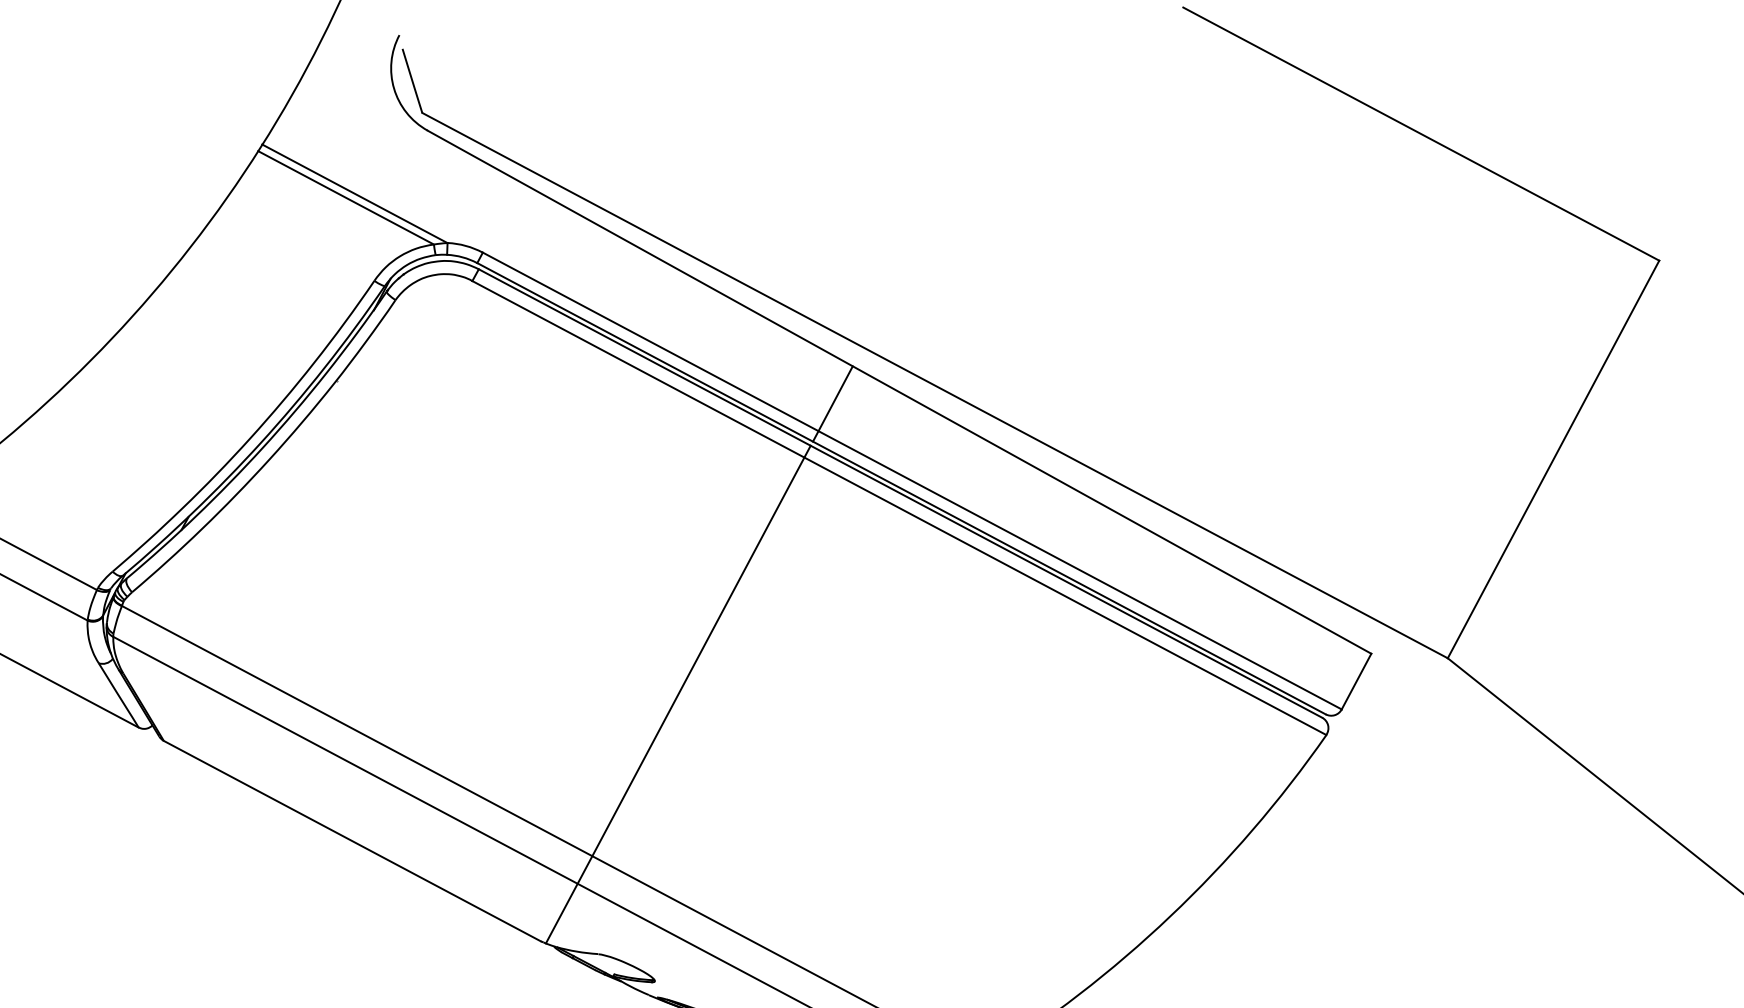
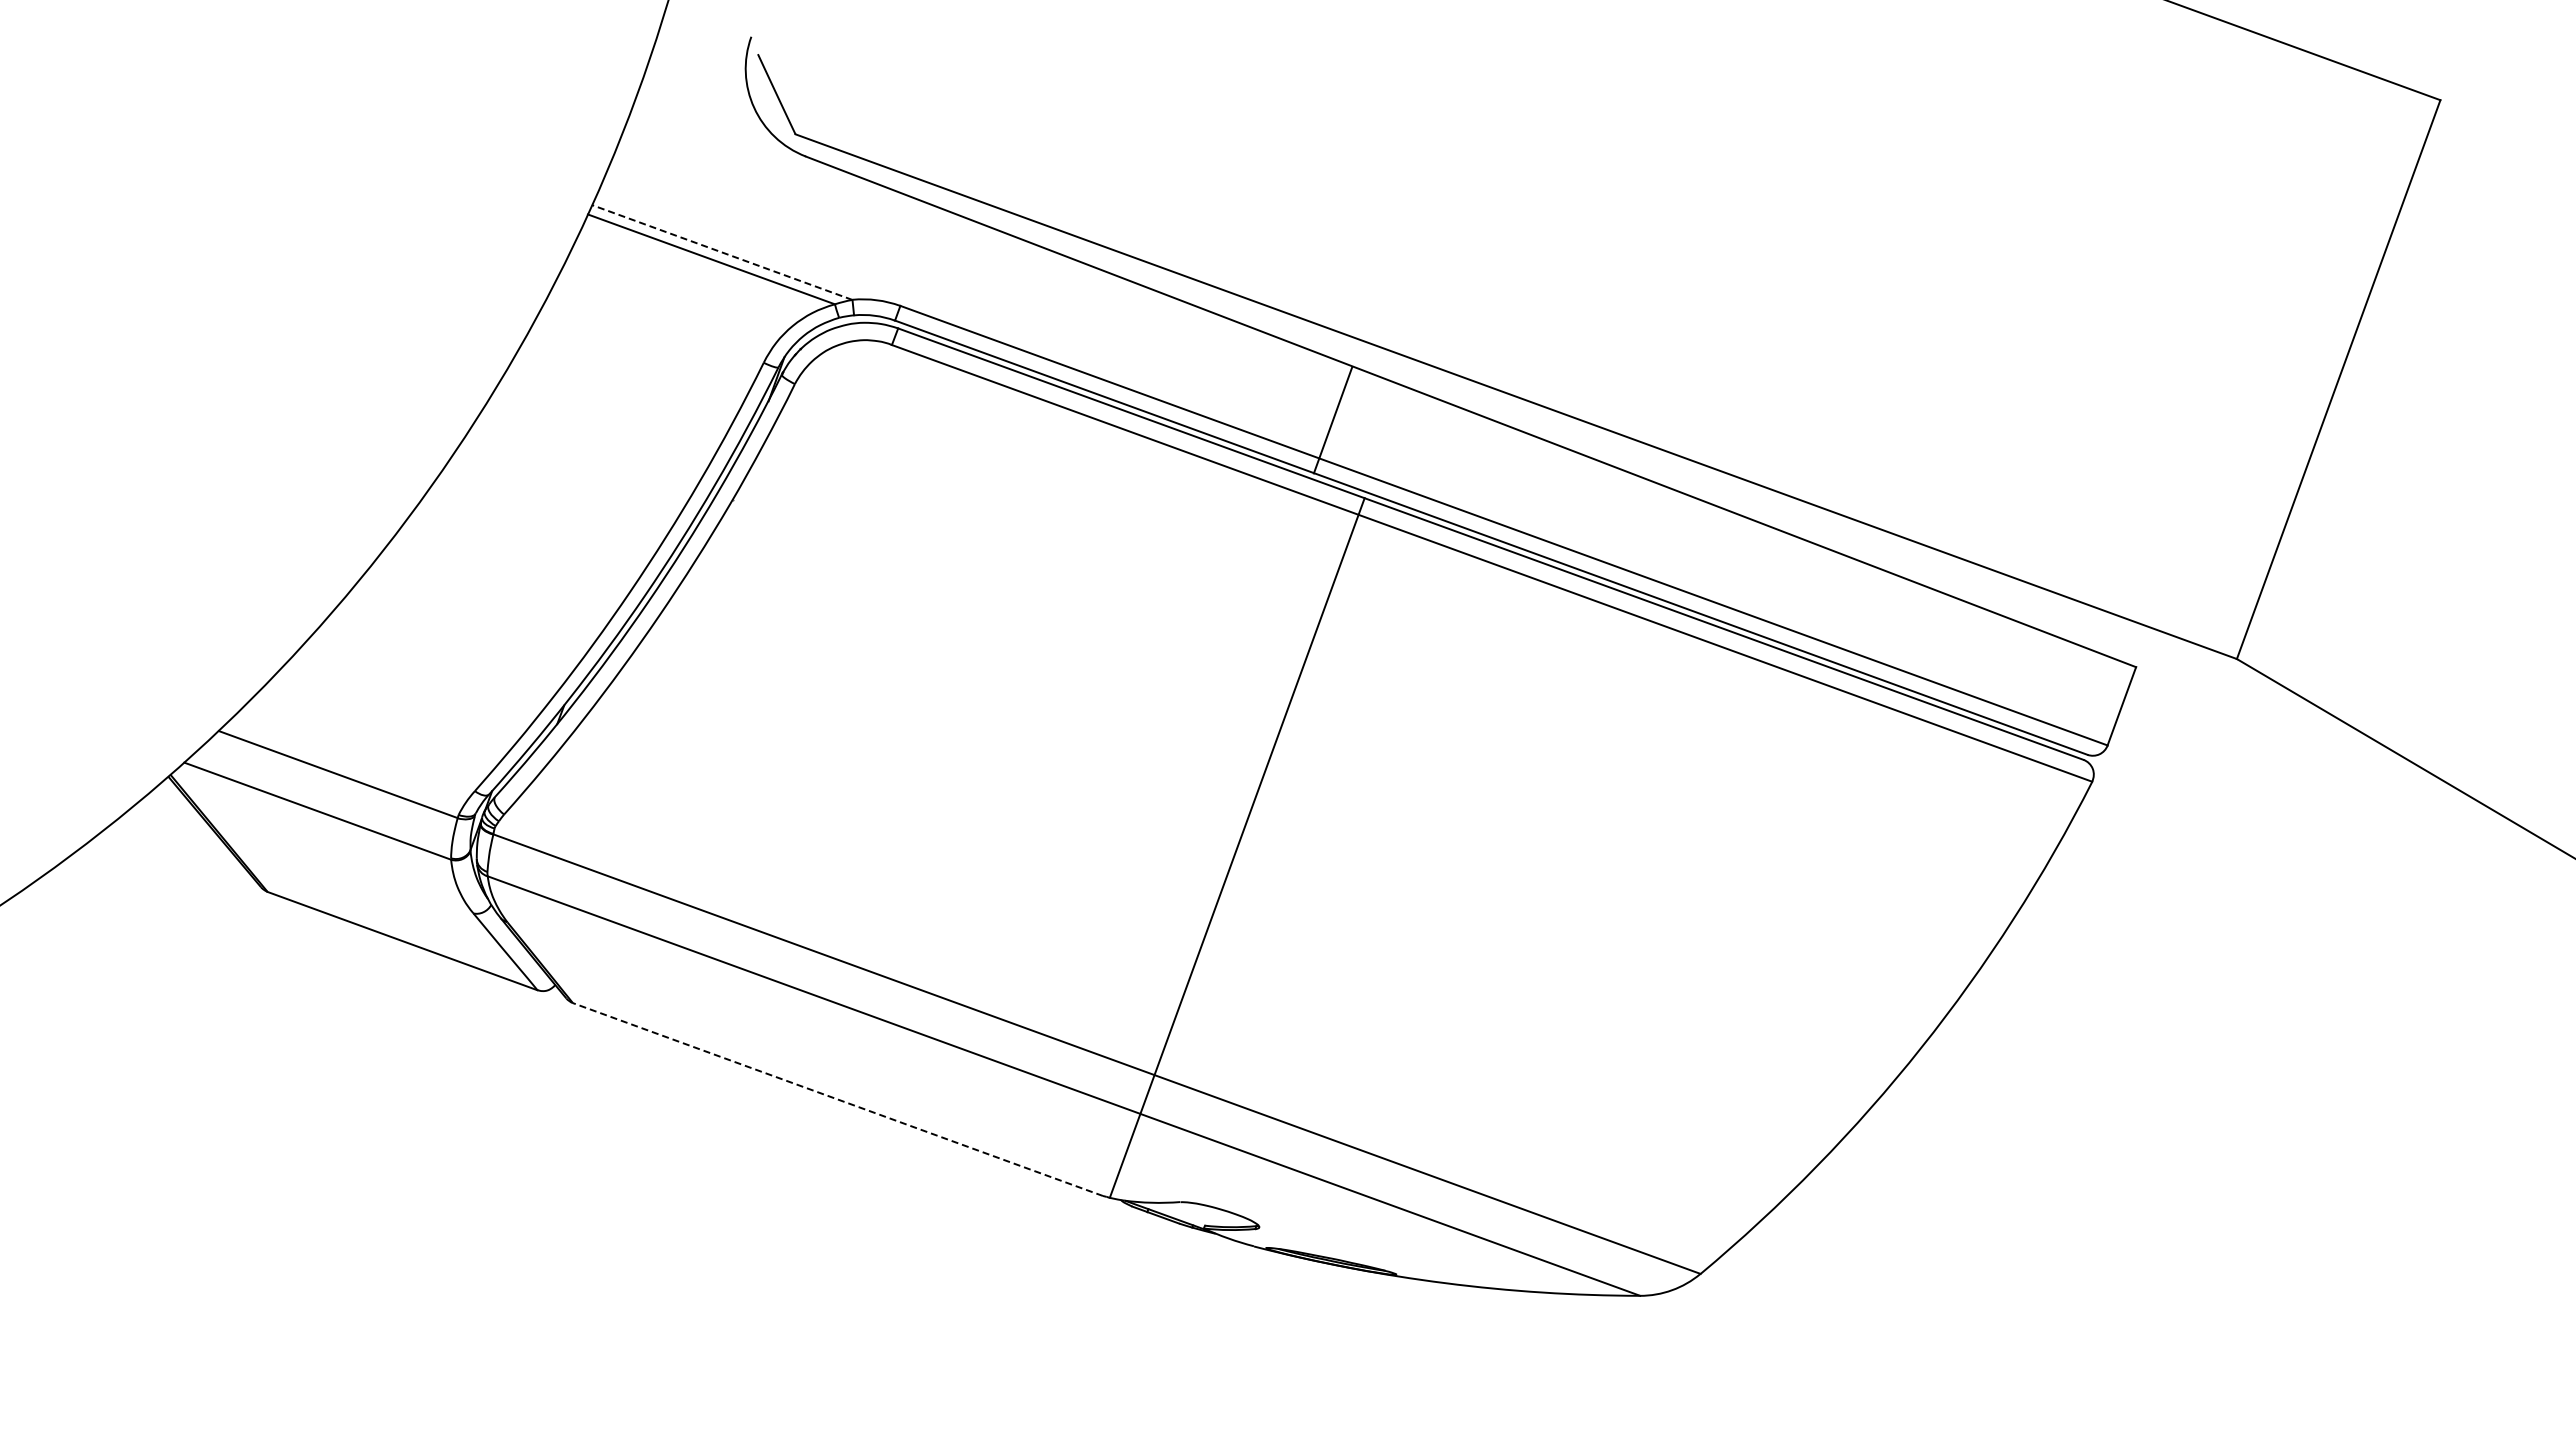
line: (355, 193) -> (722, 252), solid -> dashed
line: (832, 403) -> (1332, 420), moved
line: (352, 841) -> (837, 1099), solid -> dashed

